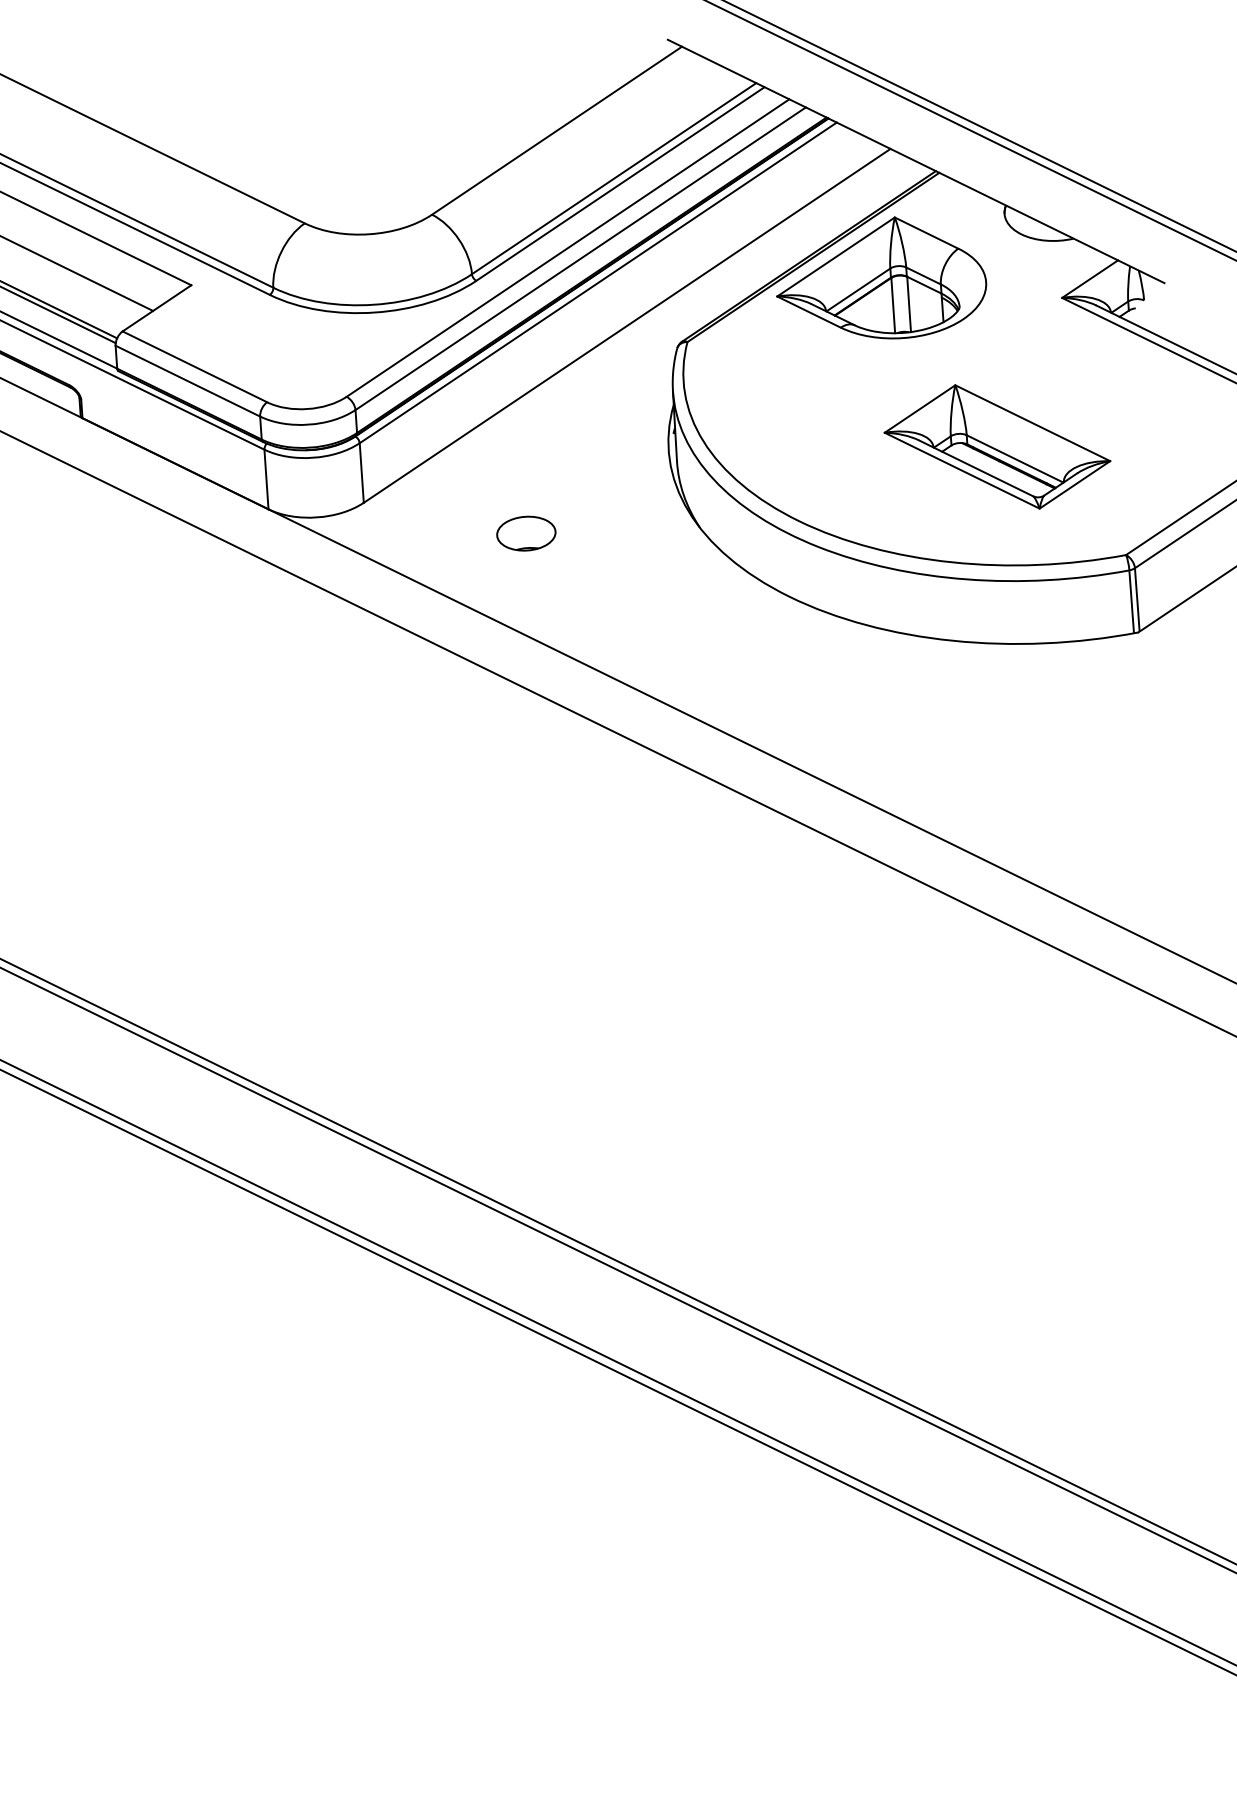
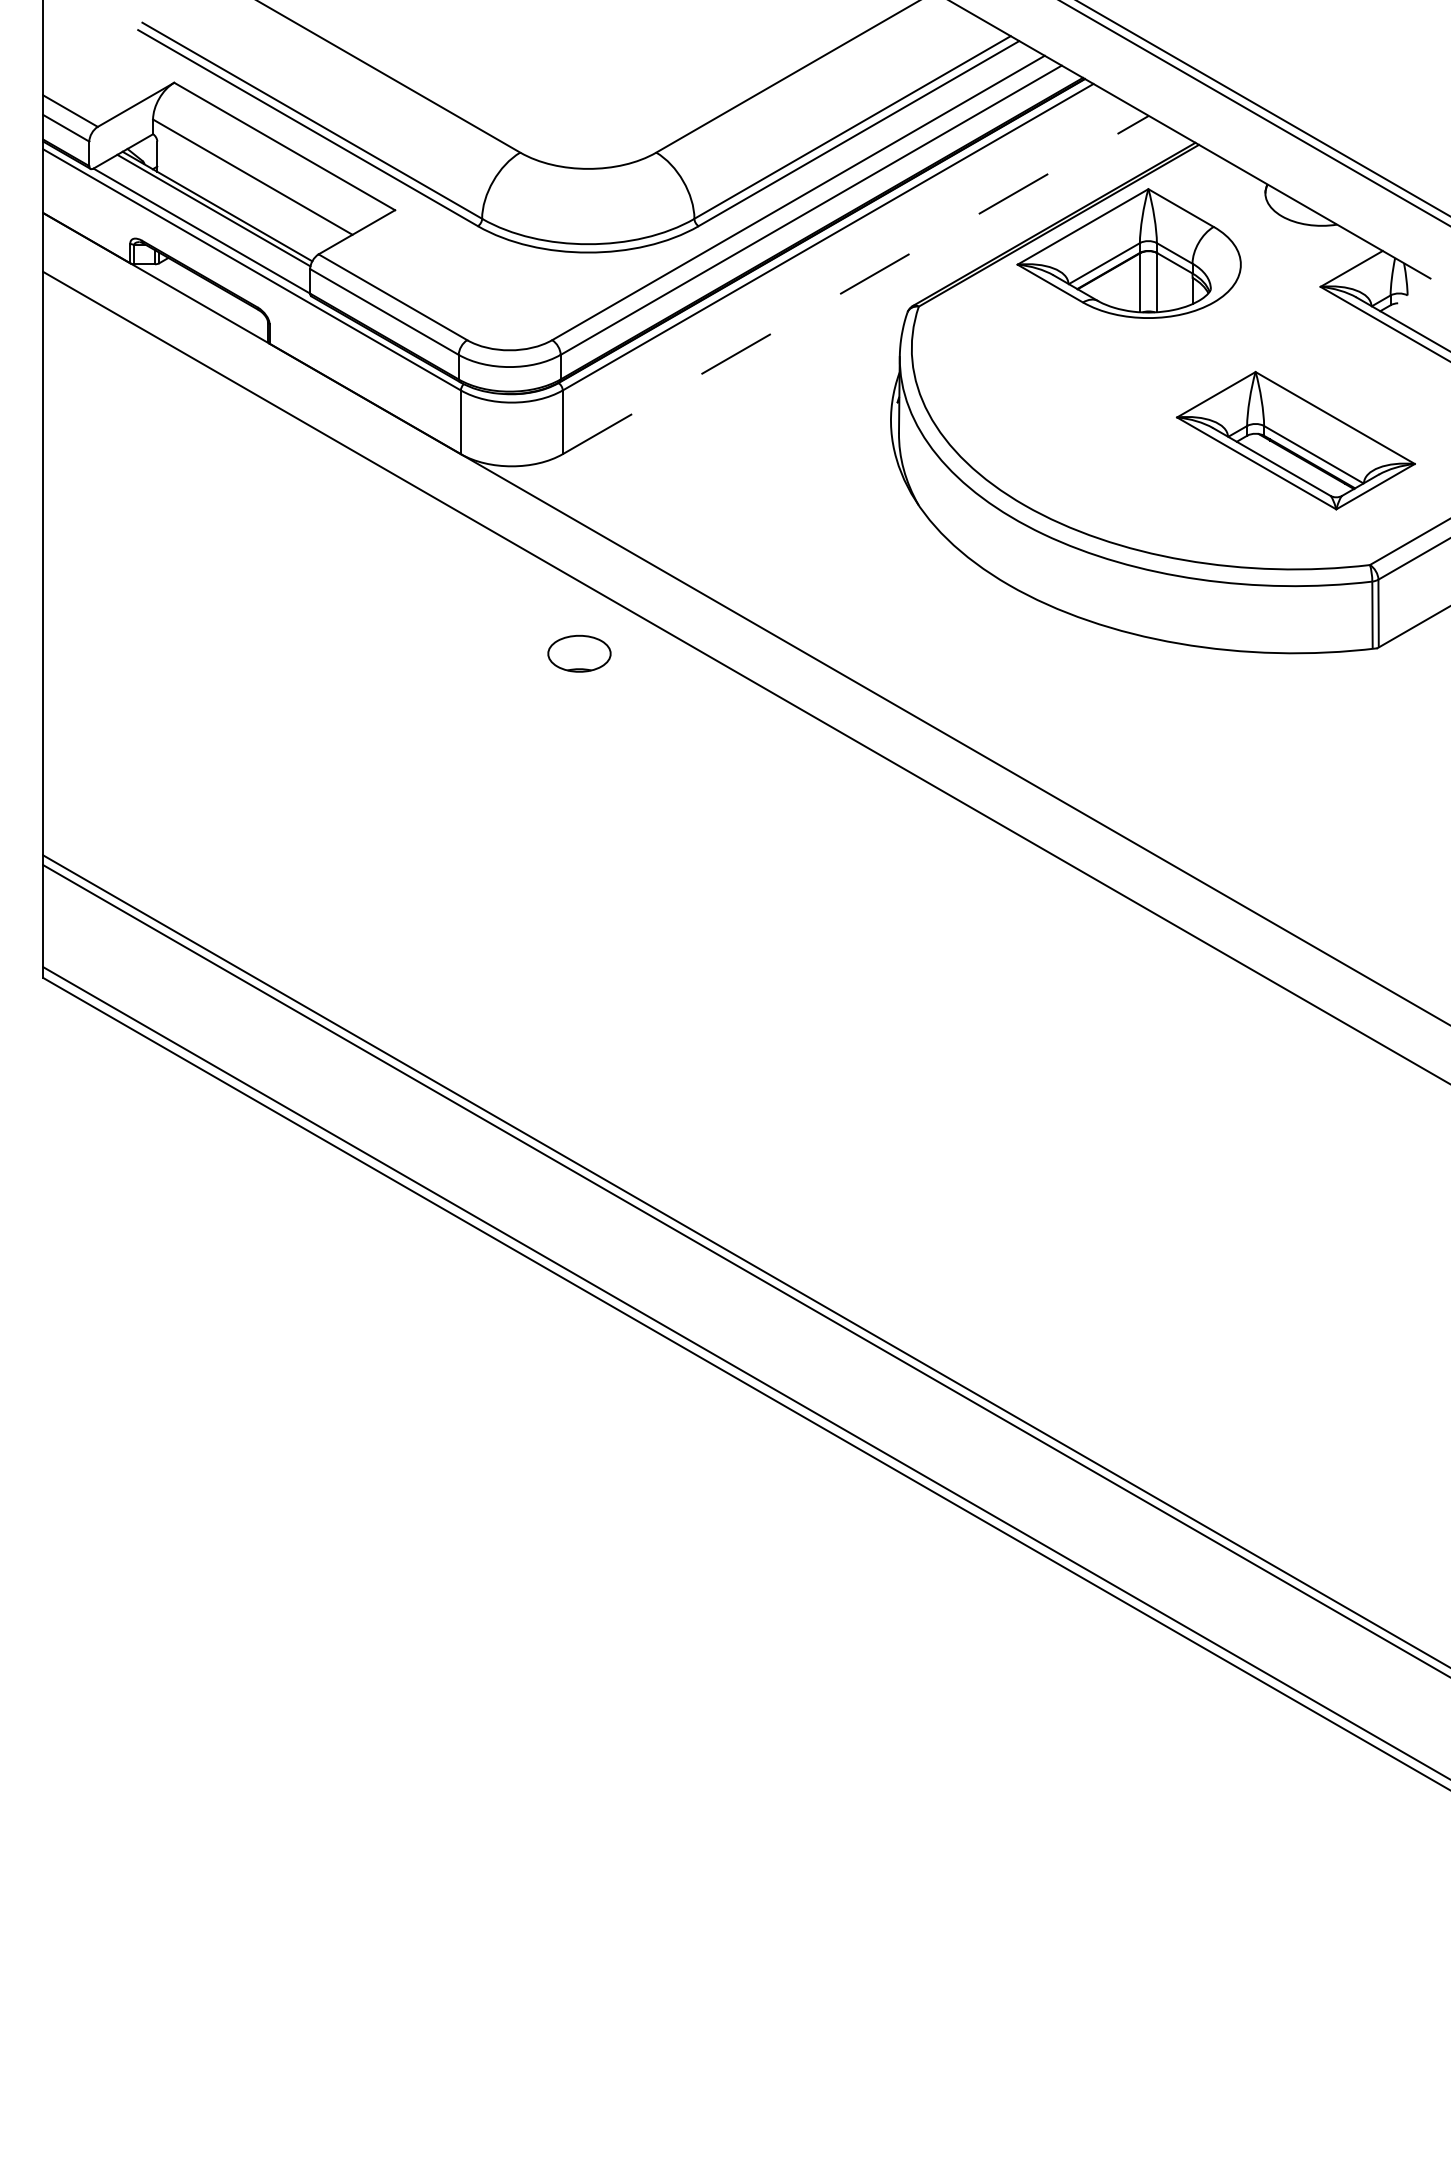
line: (627, 325) -> (856, 284), solid -> dashed
part: (997, 446) -> (1295, 440), moved
part: (526, 533) -> (579, 653), moved

